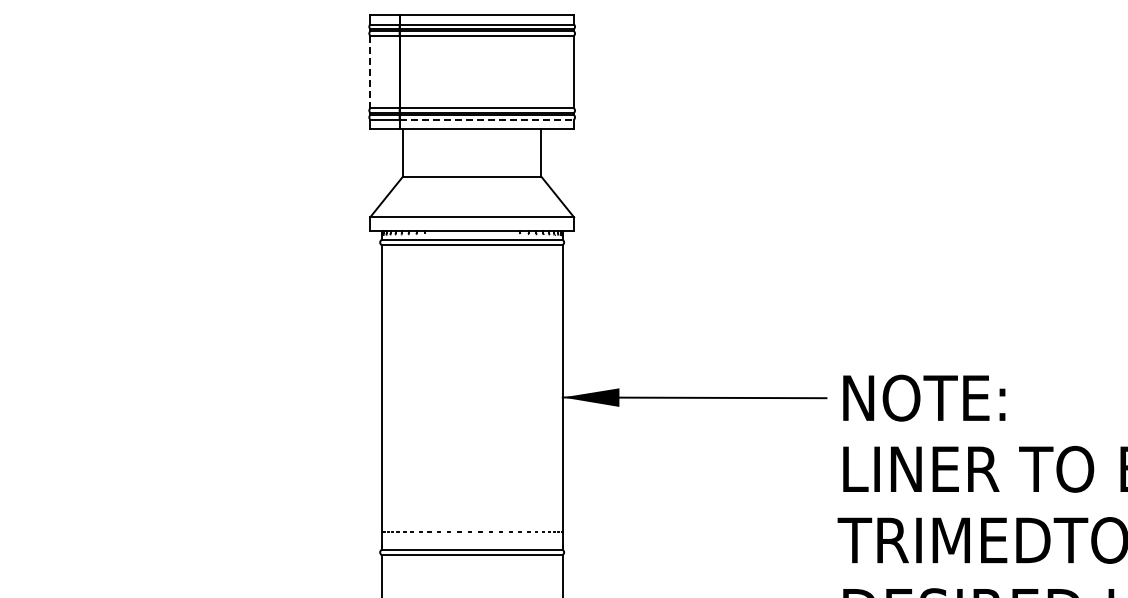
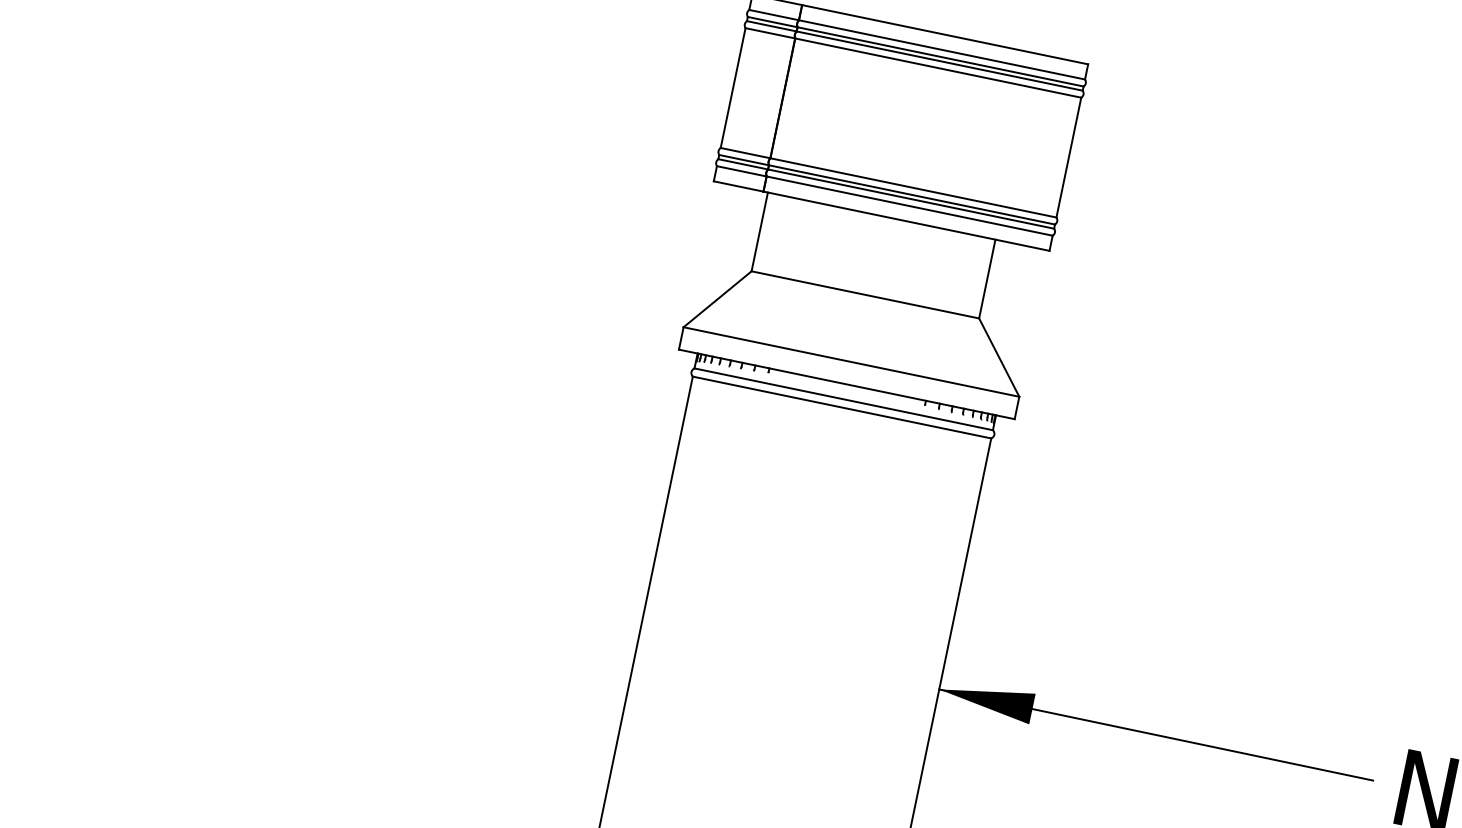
line: (370, 72) -> (733, 88), dashed -> solid
line: (487, 119) -> (910, 206), dashed -> solid

